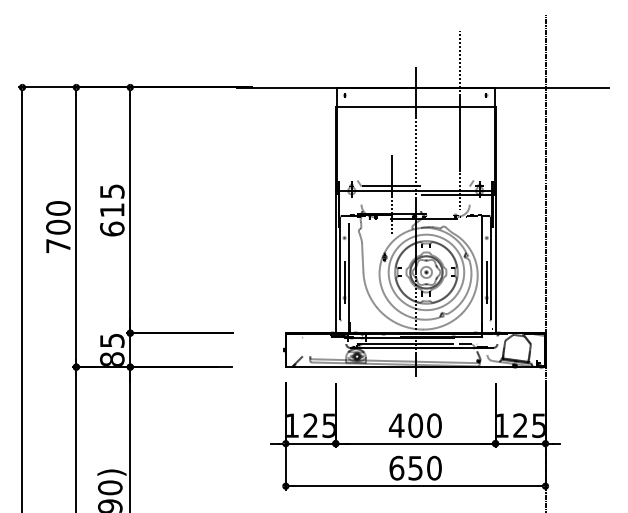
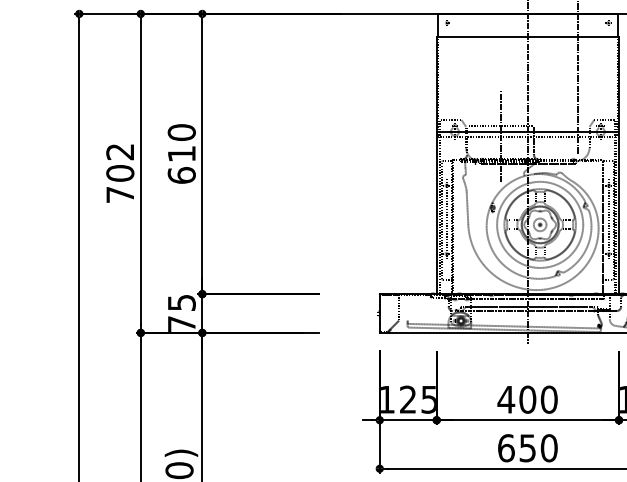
text: (112, 191) -> (182, 132), 615 -> 610
text: (58, 208) -> (120, 151), 700 -> 702
text: (112, 358) -> (182, 323), 85 -> 75

